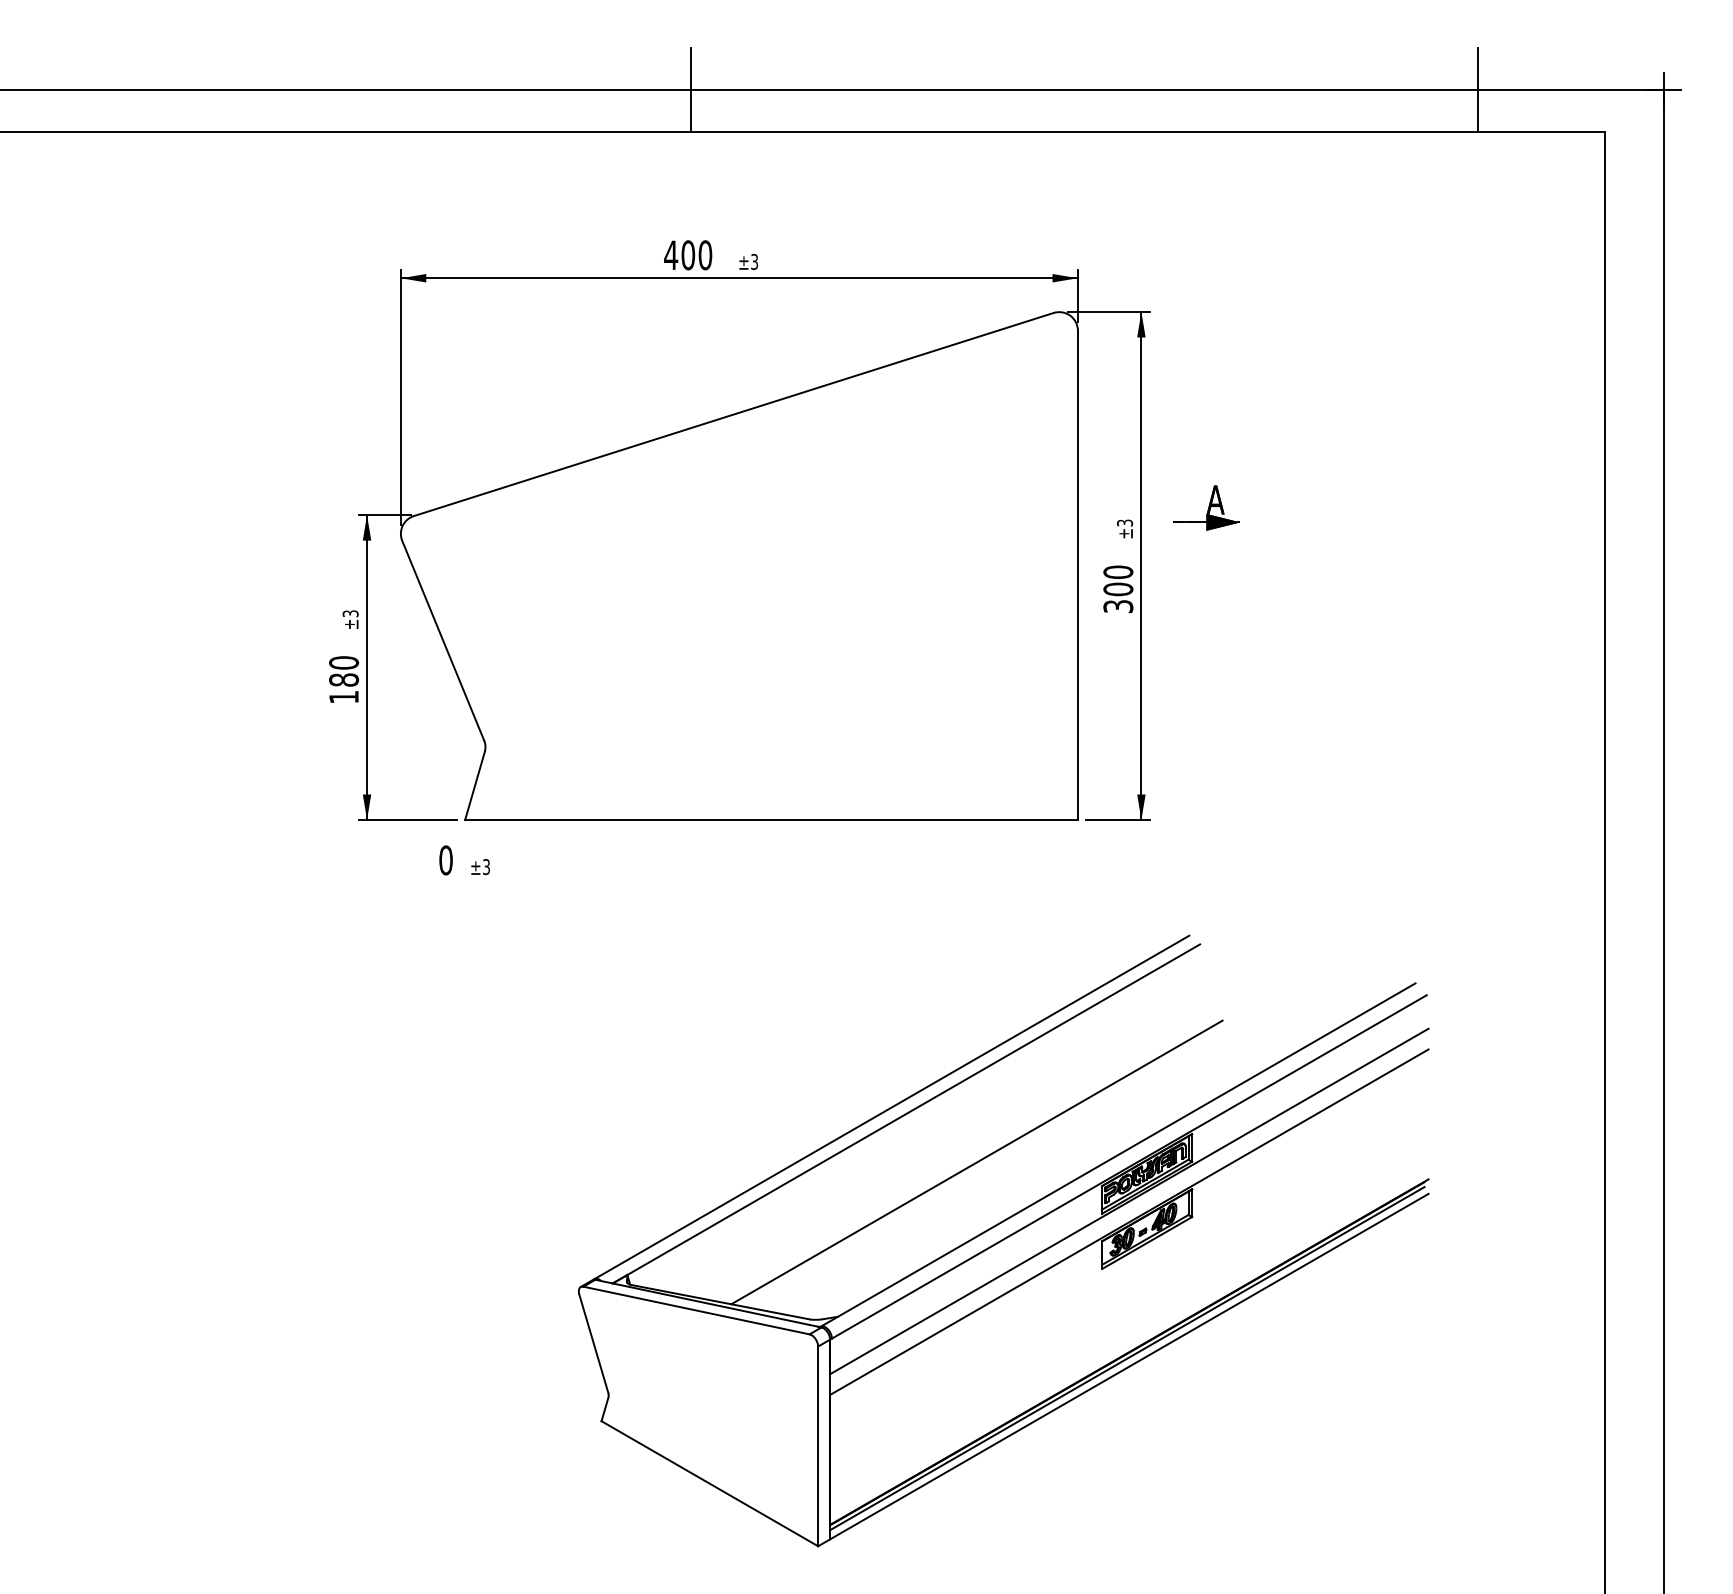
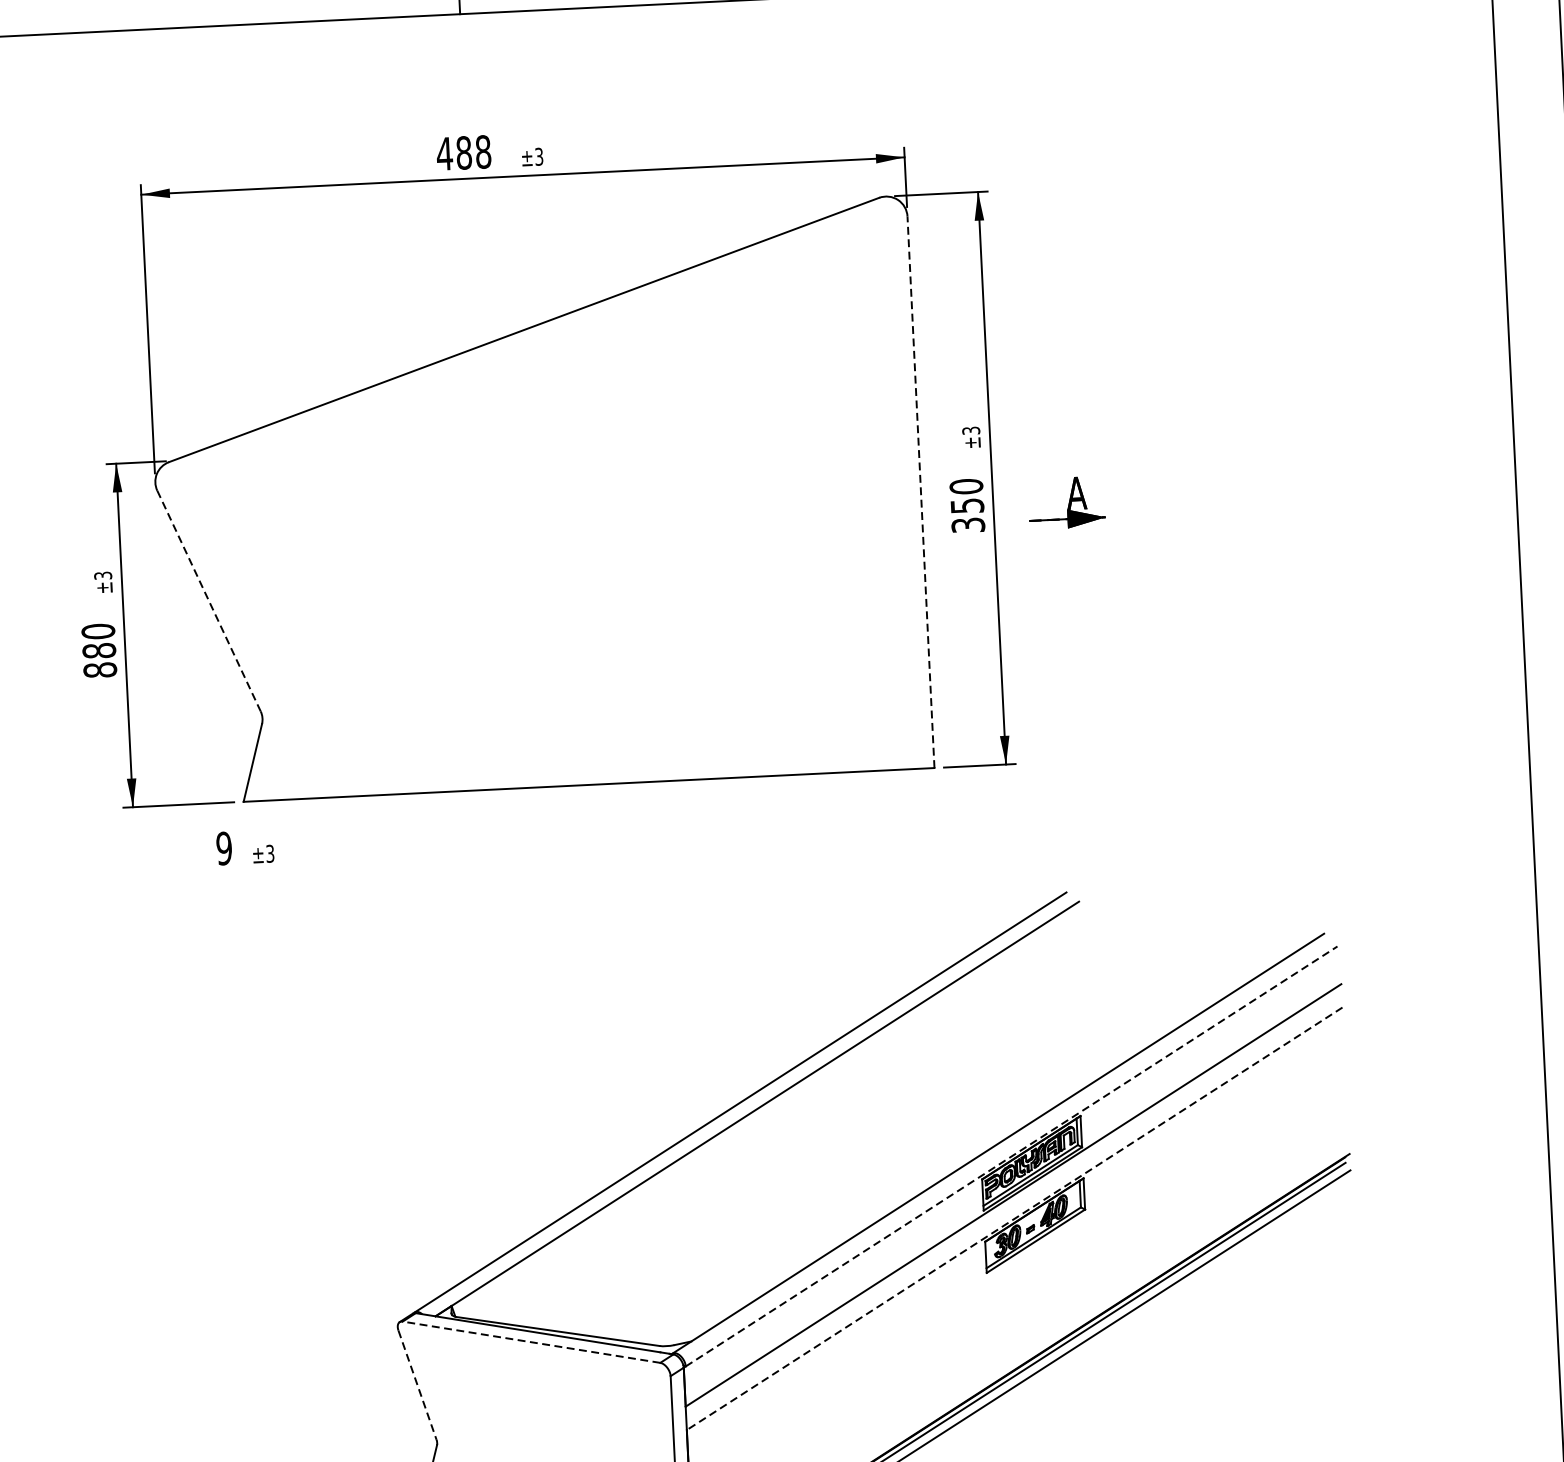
text: (696, 255) -> (473, 152), 400 -> 488
part: (1206, 507) -> (1066, 502), moved
line: (1077, 575) -> (920, 492), solid -> dashed
text: (1118, 589) -> (967, 506), 300 -> 350
line: (443, 640) -> (209, 600), solid -> dashed
text: (344, 696) -> (100, 669), 180 -> 880
text: (445, 860) -> (223, 848), 0 -> 9
line: (976, 1162) -> (839, 1159), removed
line: (1129, 1166) -> (1011, 1155), solid -> dashed
line: (1128, 1222) -> (1013, 1219), solid -> dashed
line: (696, 1310) -> (531, 1342), solid -> dashed
line: (593, 1344) -> (417, 1386), solid -> dashed

